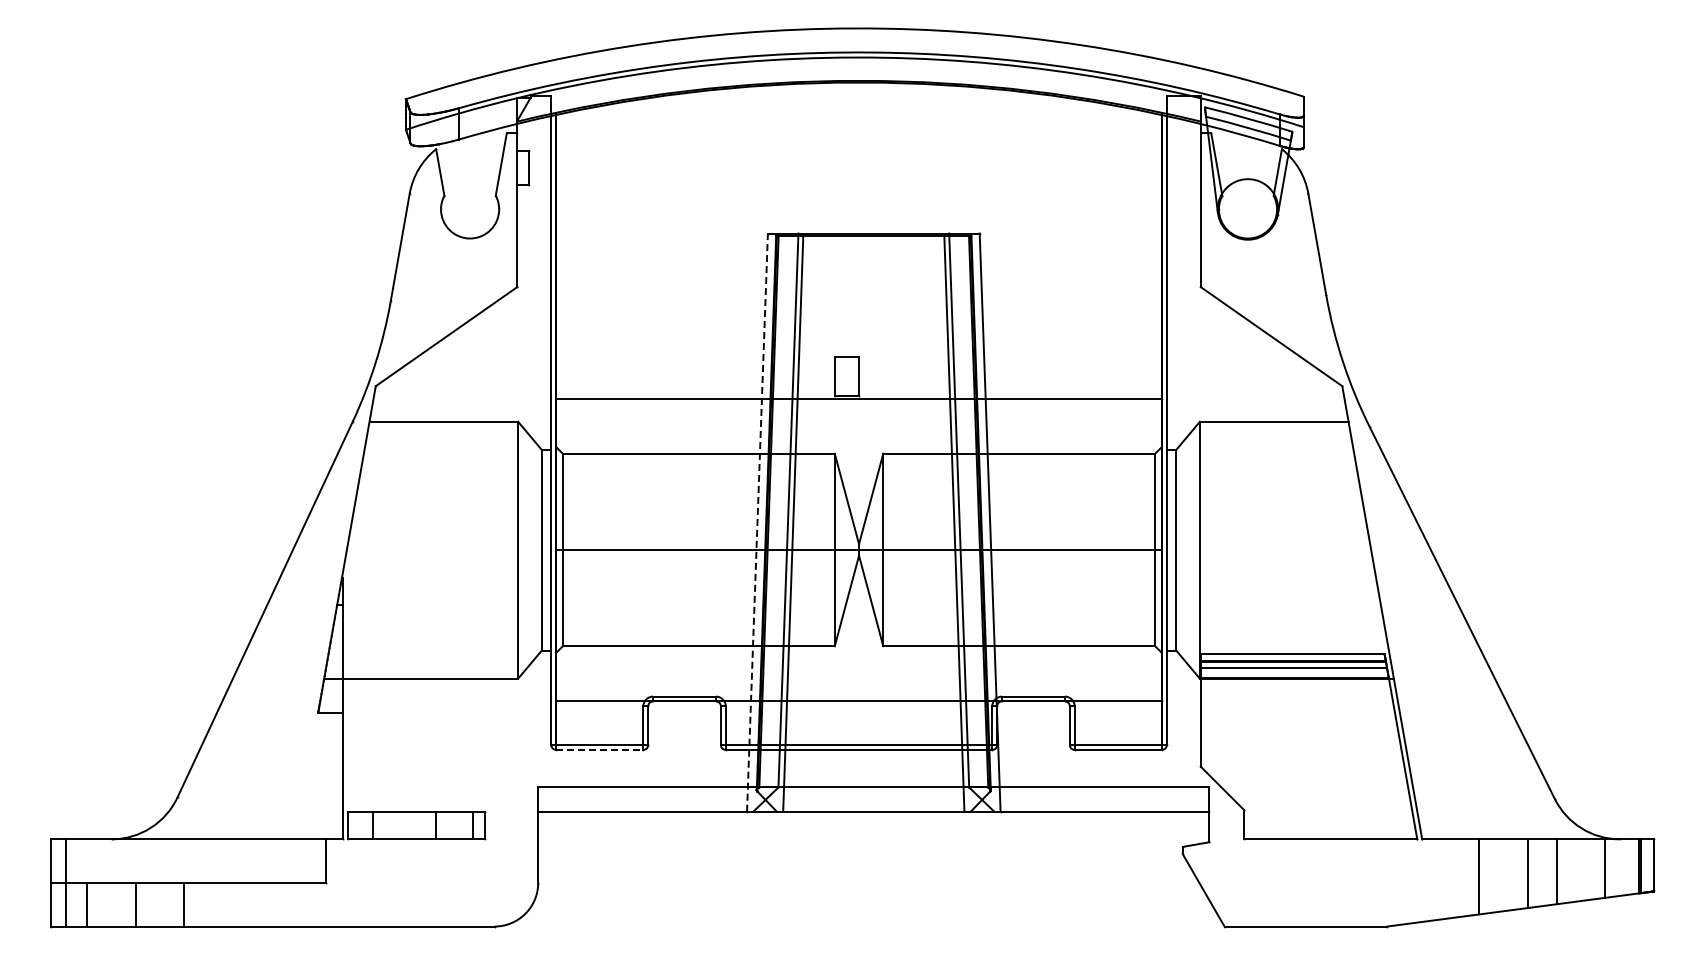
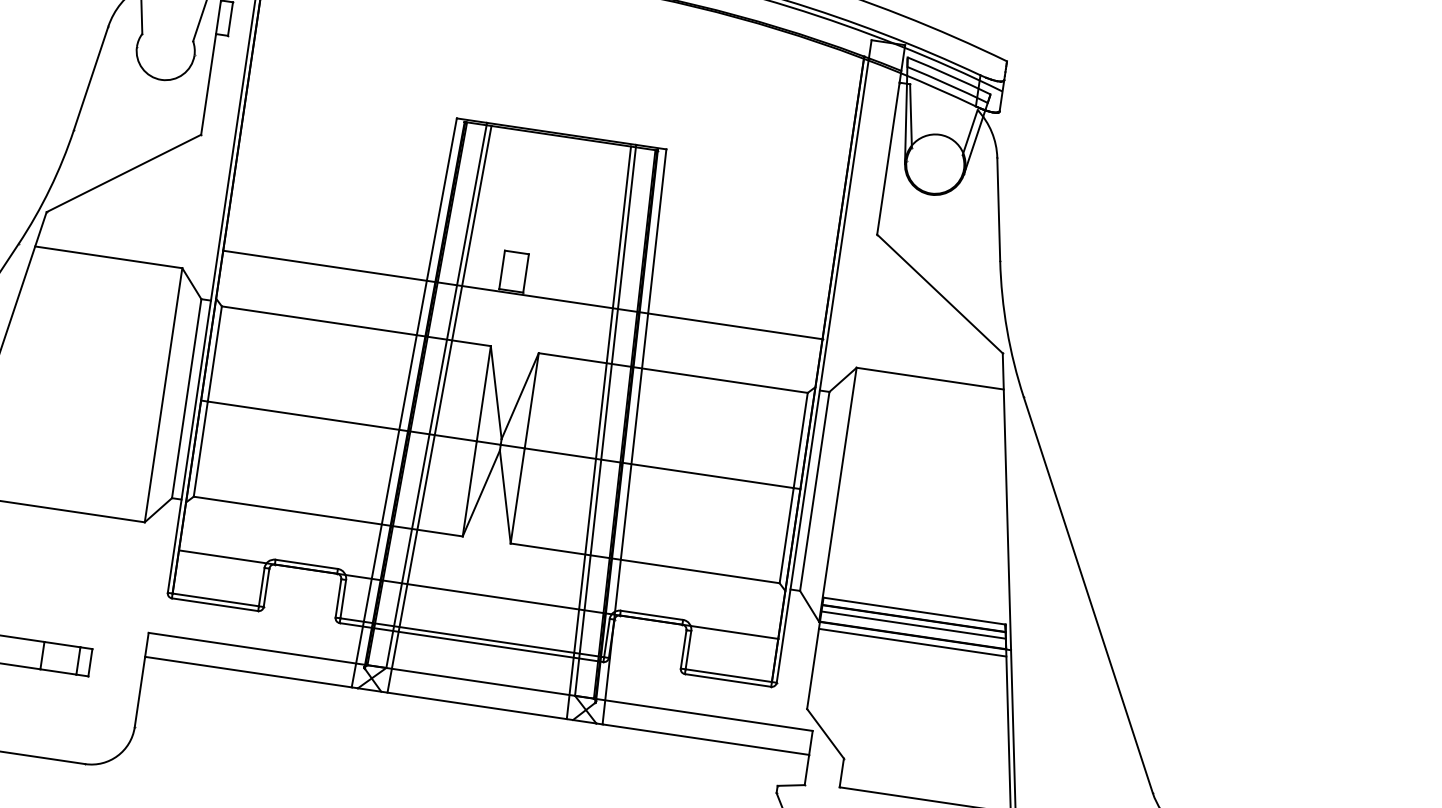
line: (757, 522) -> (404, 402), dashed -> solid
line: (1295, 685) -> (912, 642), added
line: (599, 749) -> (214, 604), dashed -> solid

